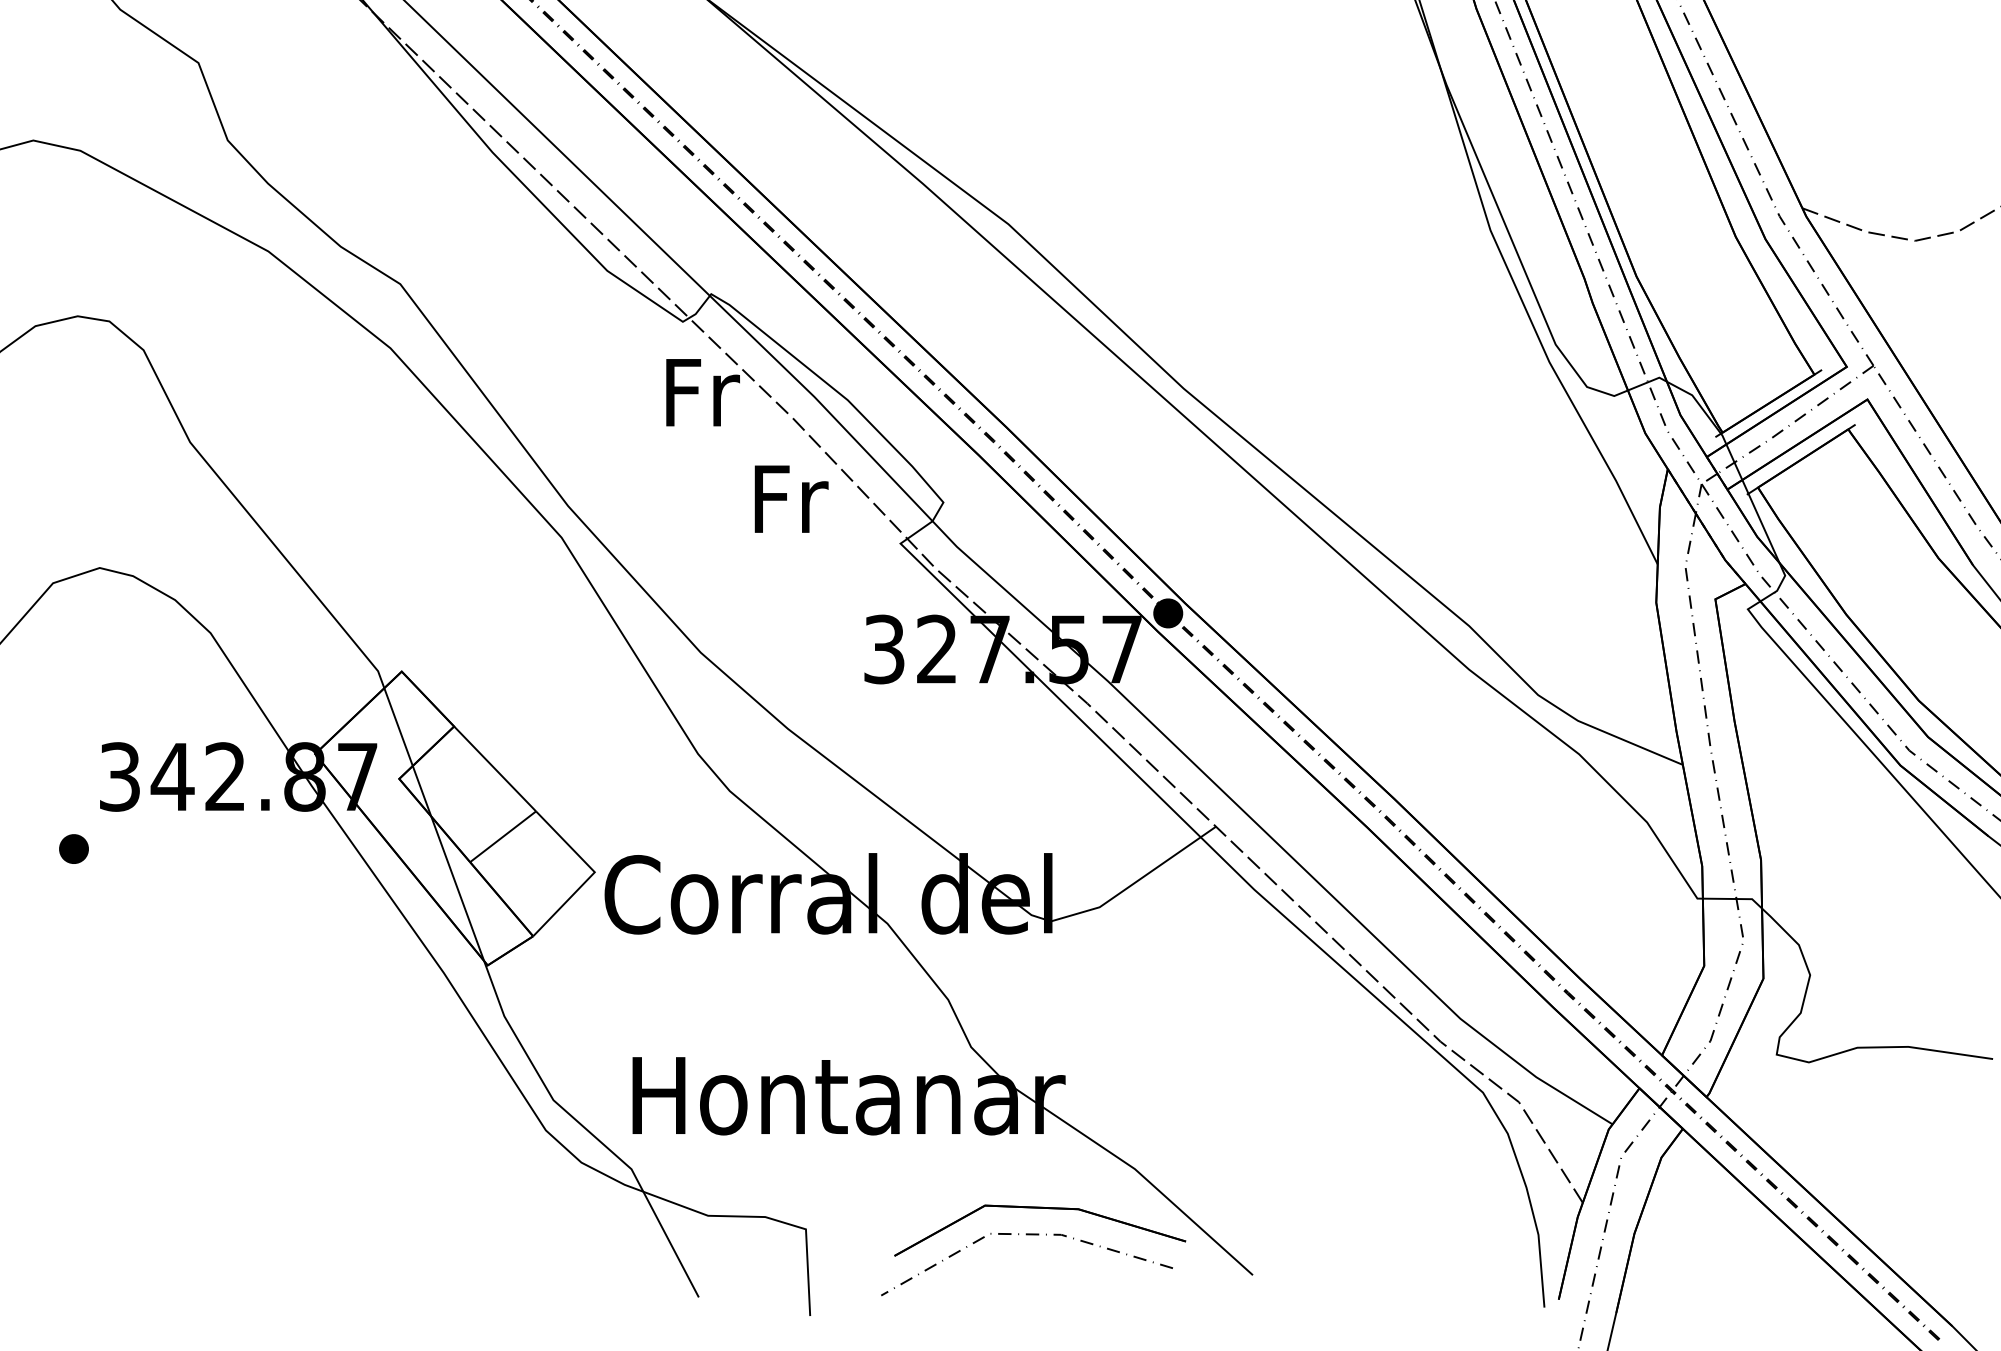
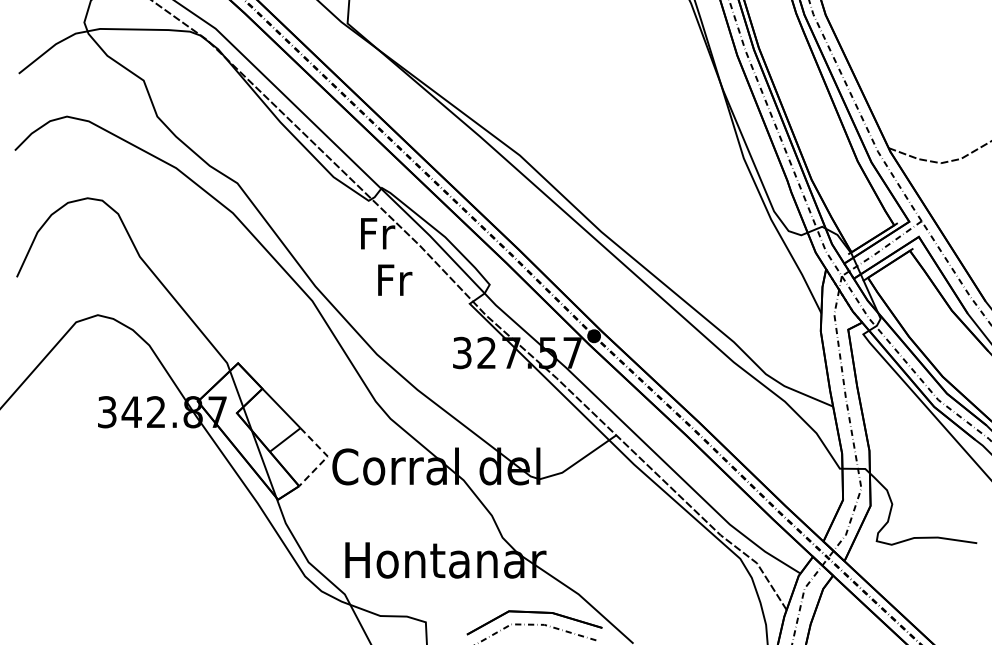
text: (792, 497) -> (395, 279), moved
part: (73, 848) -> (85, 445), removed
line: (594, 874) -> (327, 457), solid -> dashed

